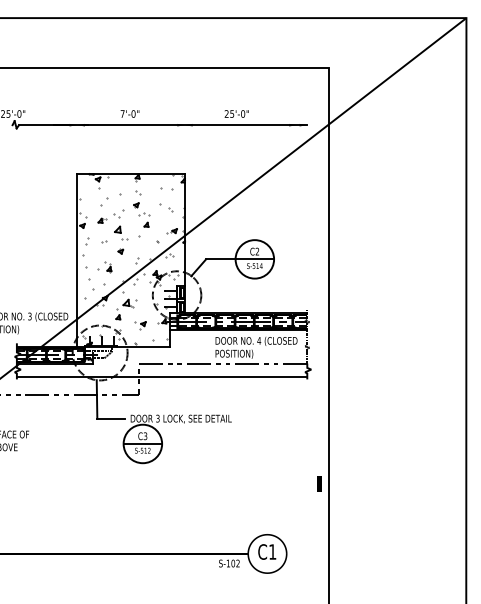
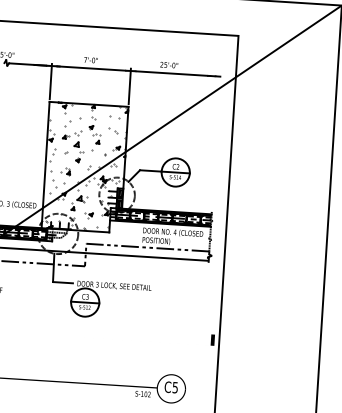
line: (77, 146) -> (51, 81), added
line: (185, 146) -> (130, 86), added
text: (272, 551) -> (175, 387), C1 -> C5

